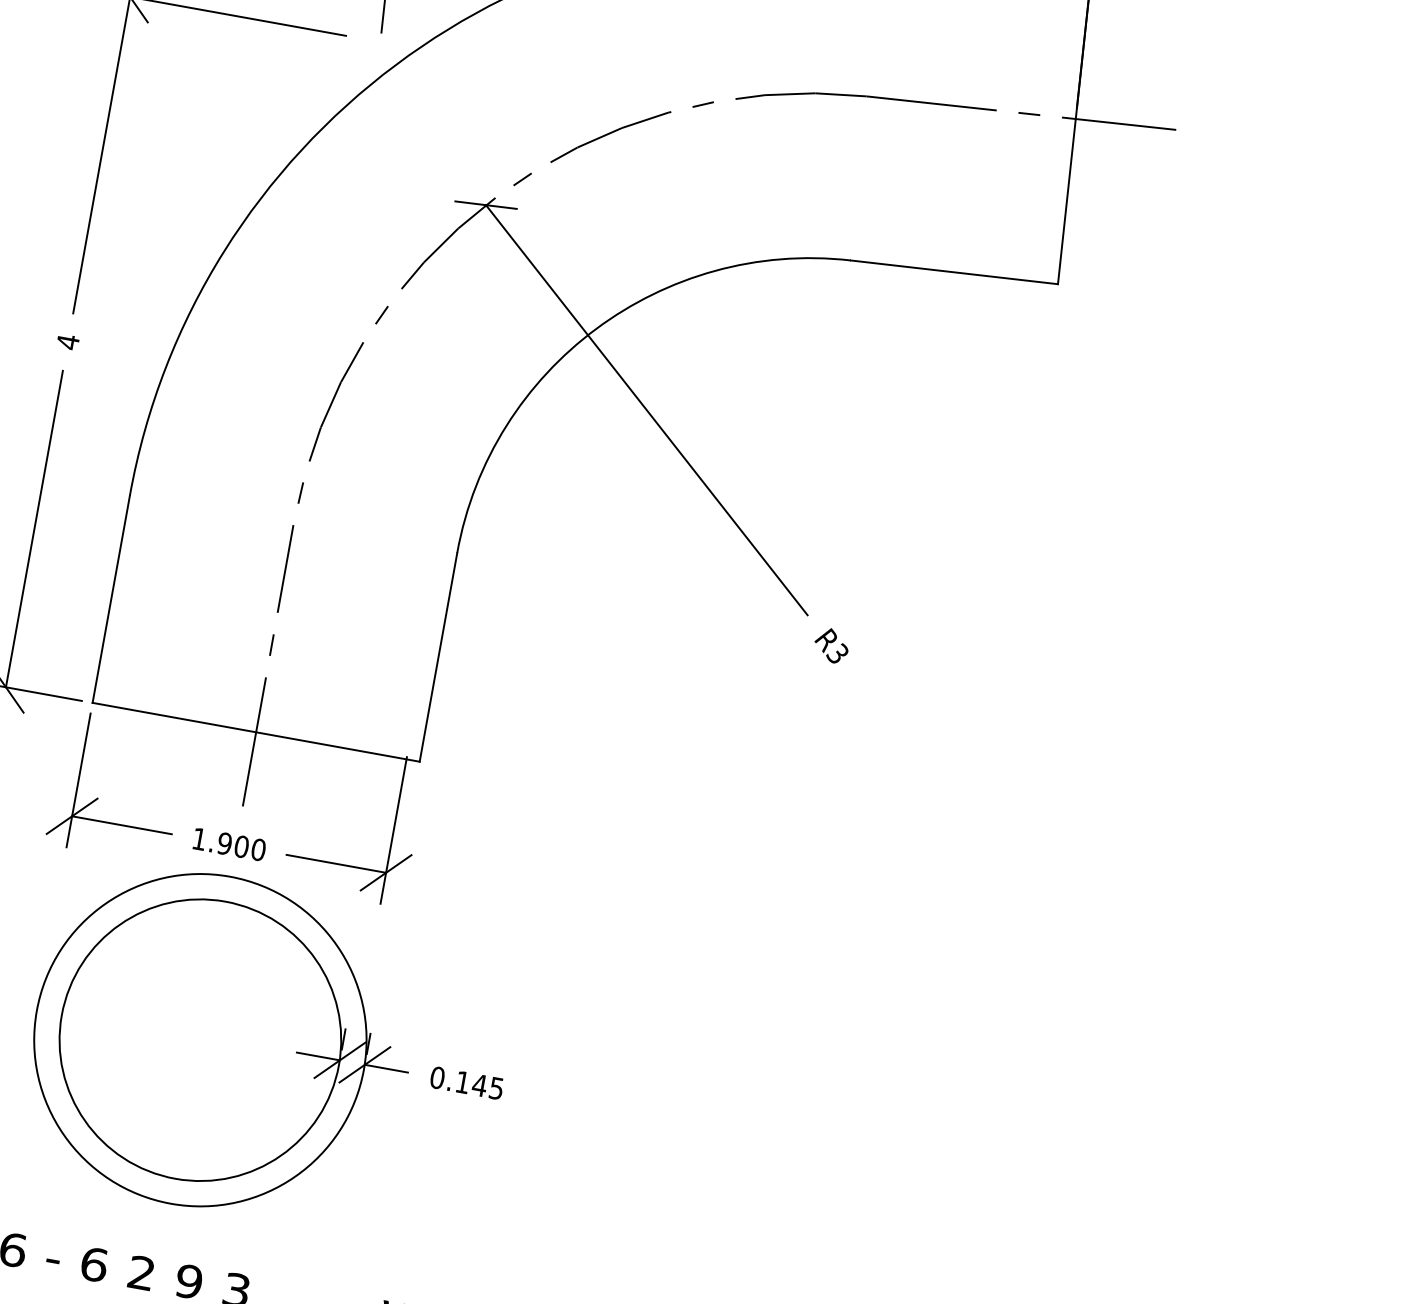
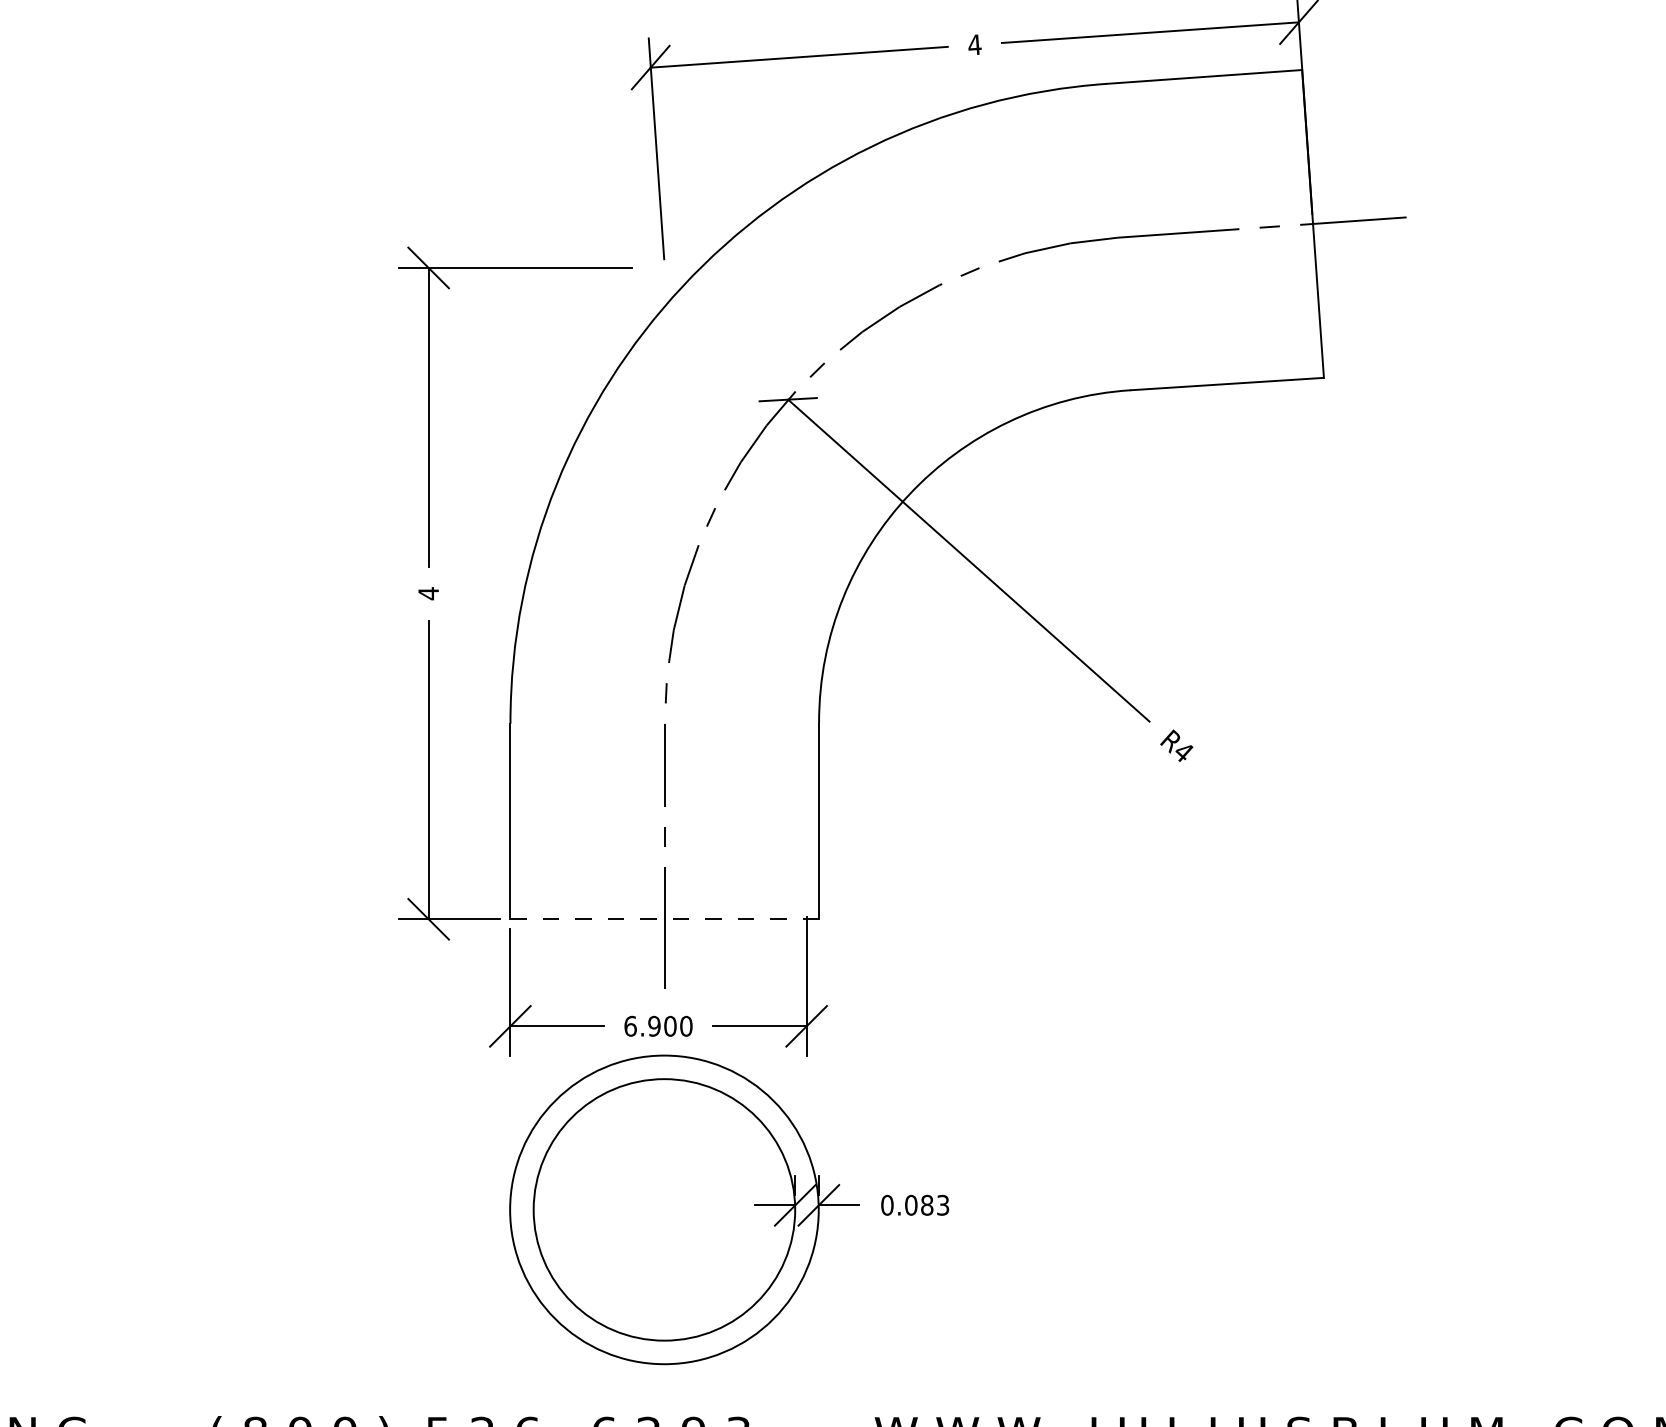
text: (837, 653) -> (1183, 751), R3 -> R4
line: (255, 732) -> (664, 919), solid -> dashed
text: (199, 838) -> (630, 1025), 1.900 -> 6.900
text: (480, 1084) -> (927, 1204), 0.145 -> 0.083

